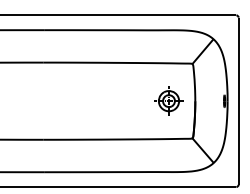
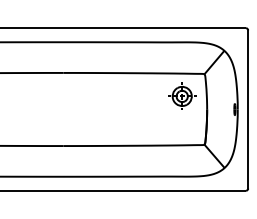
part: (169, 100) -> (182, 95), moved

